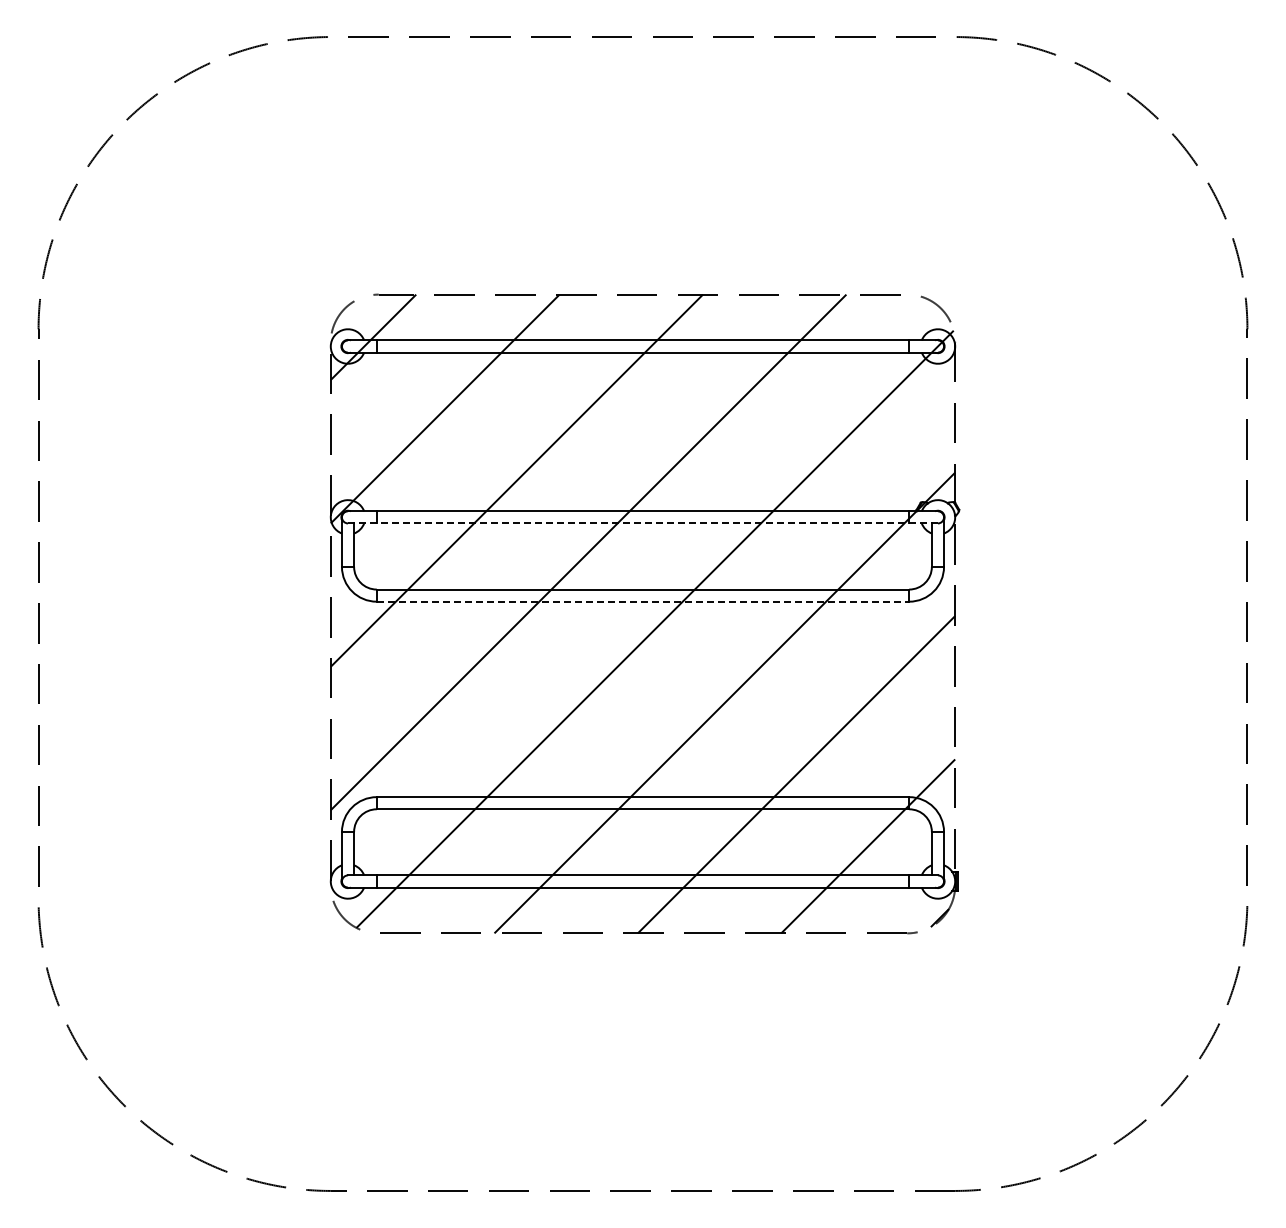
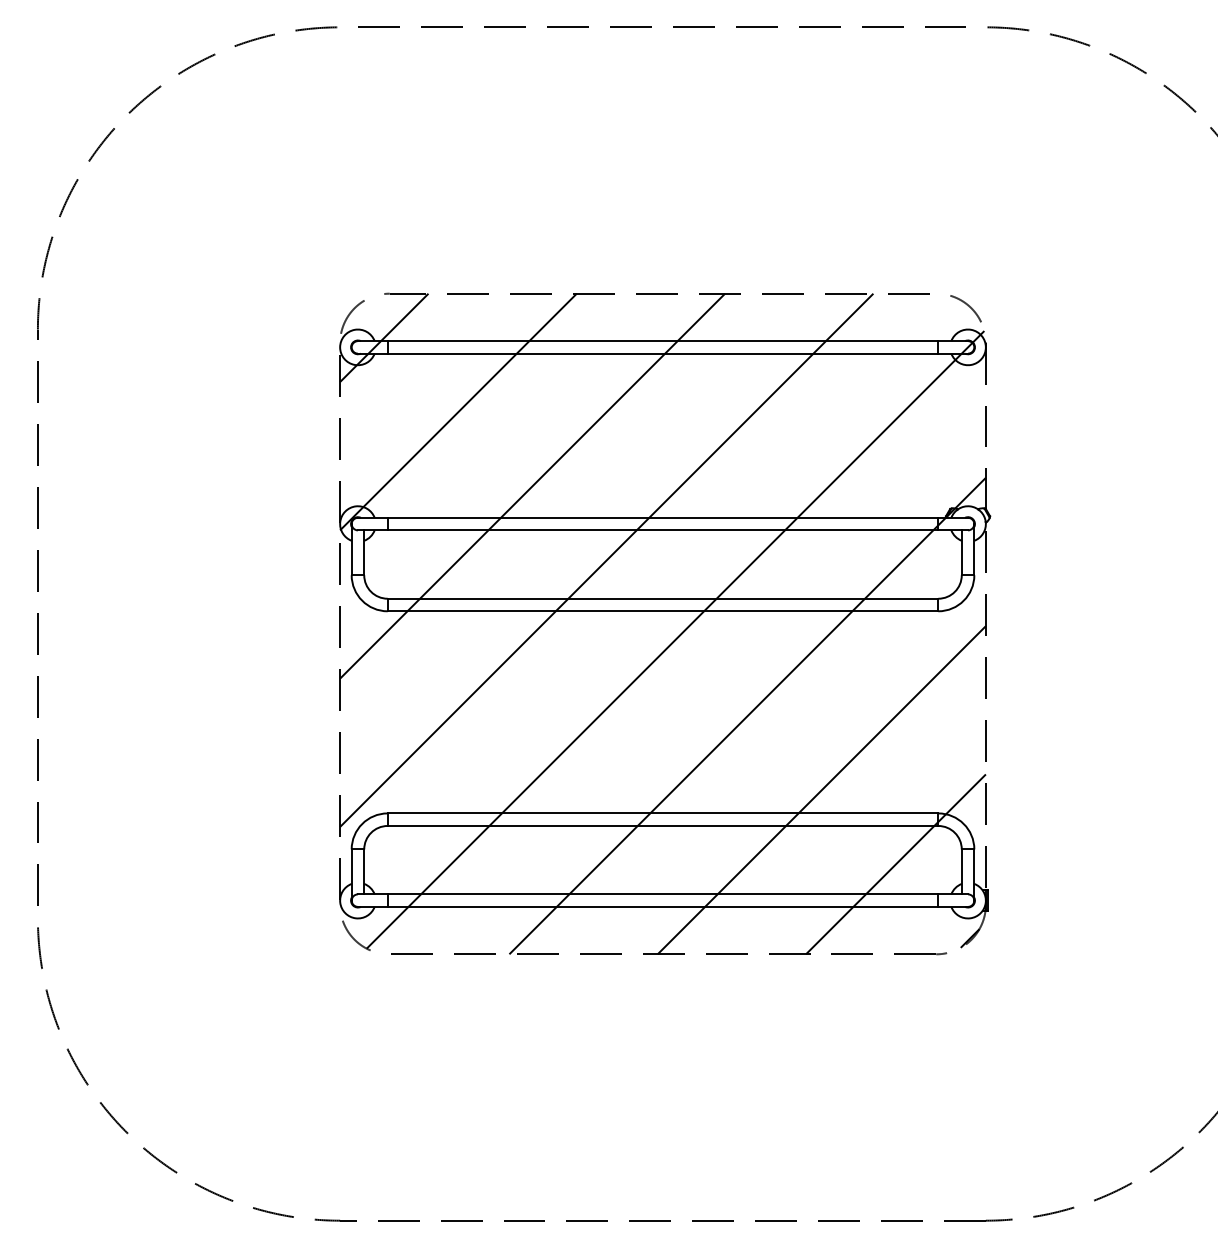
line: (643, 523) -> (663, 530), dashed -> solid
line: (643, 601) -> (663, 611), dashed -> solid

